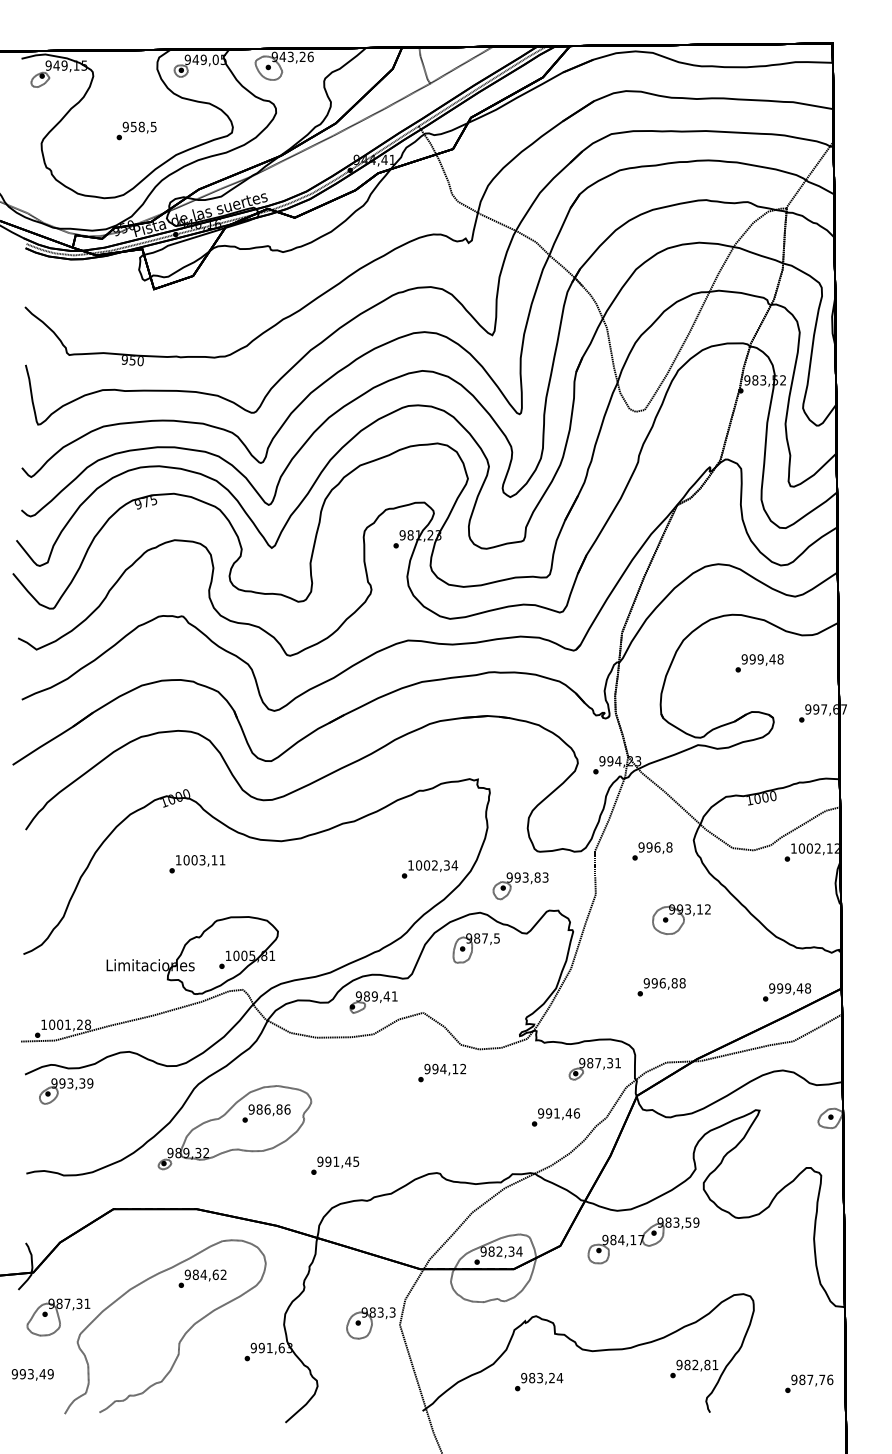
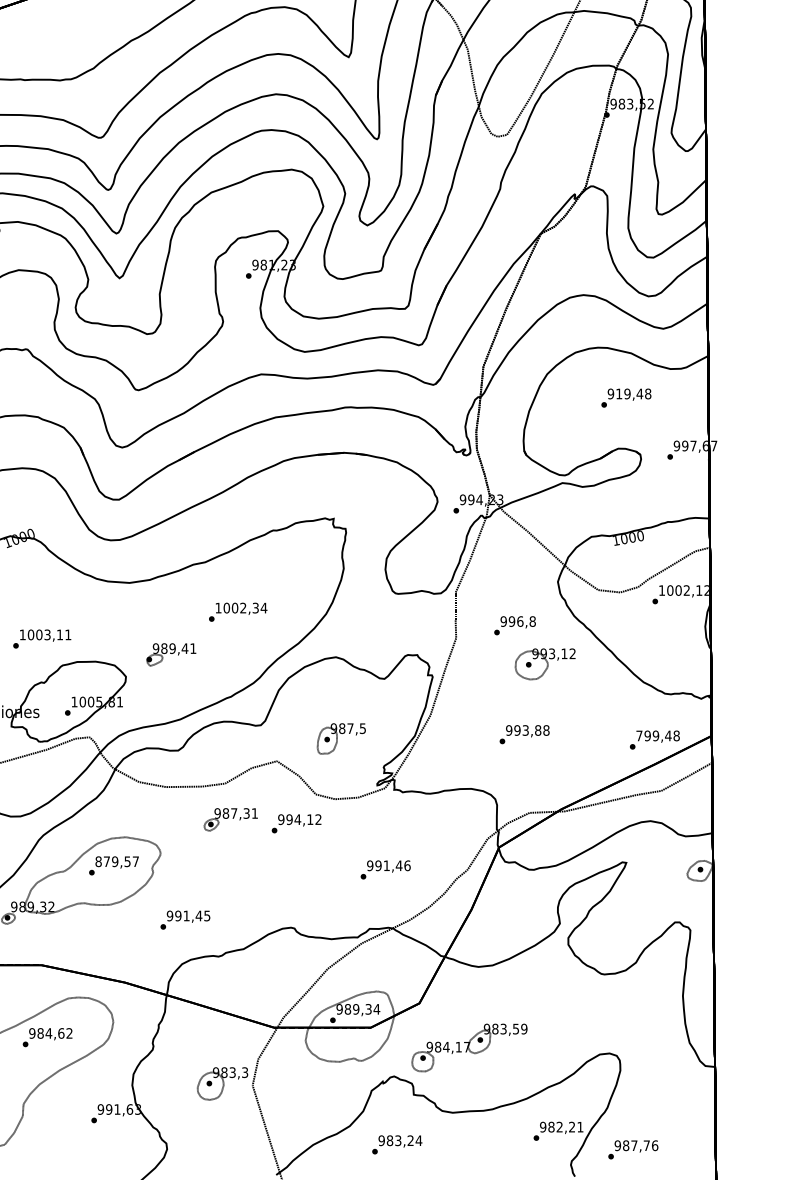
text: (752, 659) -> (618, 394), 999,48 -> 919,48
text: (652, 851) -> (515, 625), moved
text: (197, 864) -> (42, 639), moved
text: (430, 869) -> (238, 612), moved
part: (520, 886) -> (377, 629), removed
part: (475, 948) -> (340, 739), moved
text: (662, 983) -> (525, 730), 996,88 -> 993,88
text: (772, 988) -> (639, 735), 999,48 -> 799,48
part: (373, 1002) -> (171, 654), moved
part: (594, 1069) -> (230, 820), moved
text: (269, 1109) -> (117, 861), 986,86 -> 879,57
text: (556, 1117) -> (386, 869), moved
part: (643, 1240) -> (469, 1047), moved
text: (499, 1251) -> (356, 1009), 982,34 -> 989,34
text: (707, 1365) -> (572, 1127), 982,81 -> 982,21
text: (809, 1383) -> (633, 1149), moved

